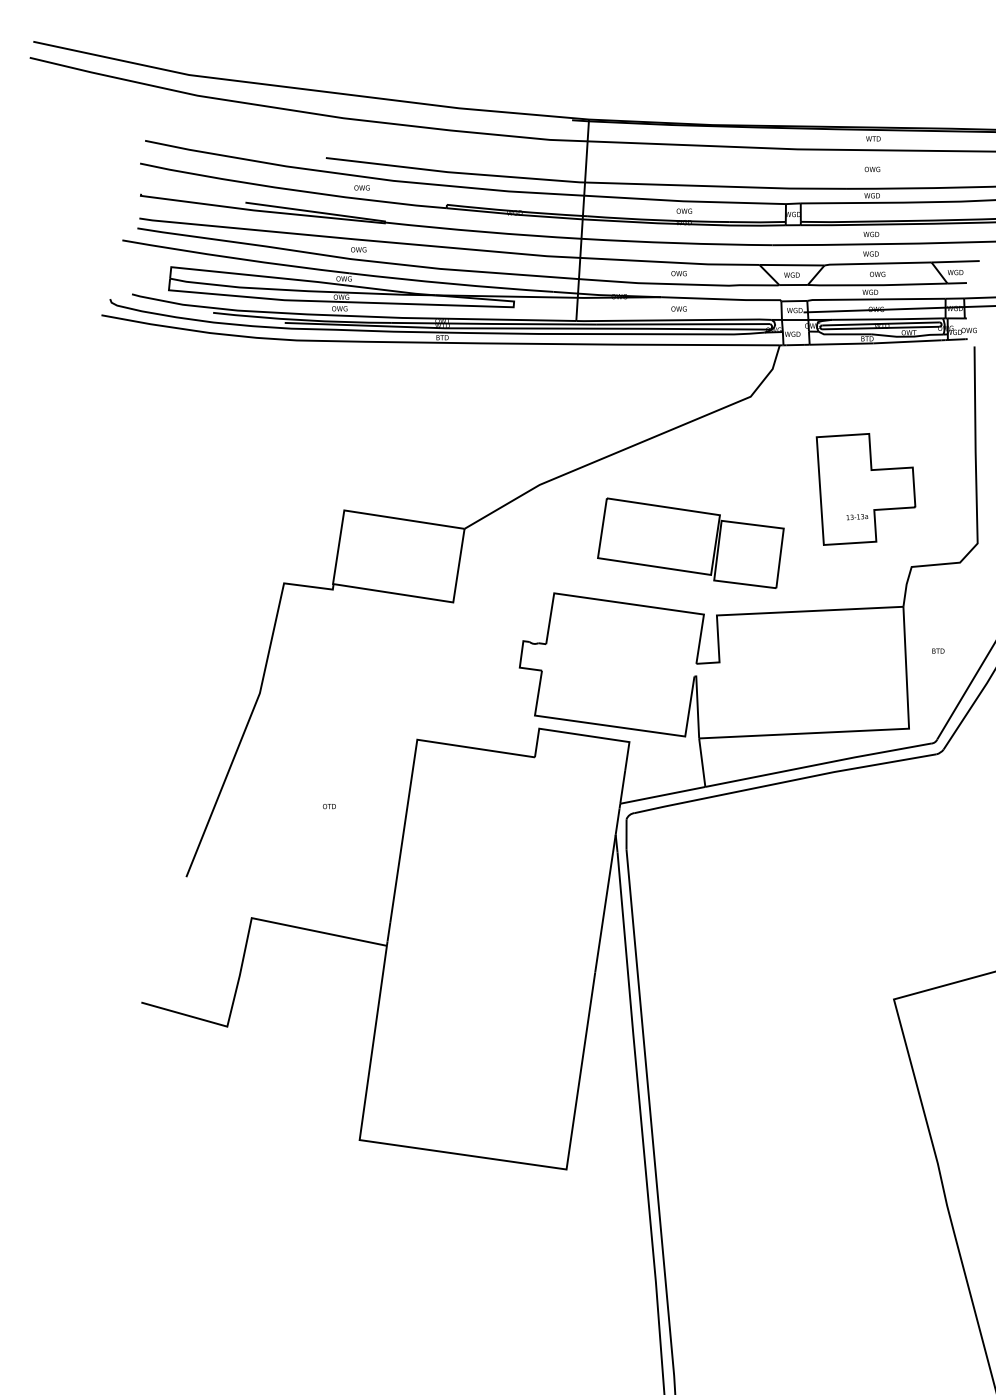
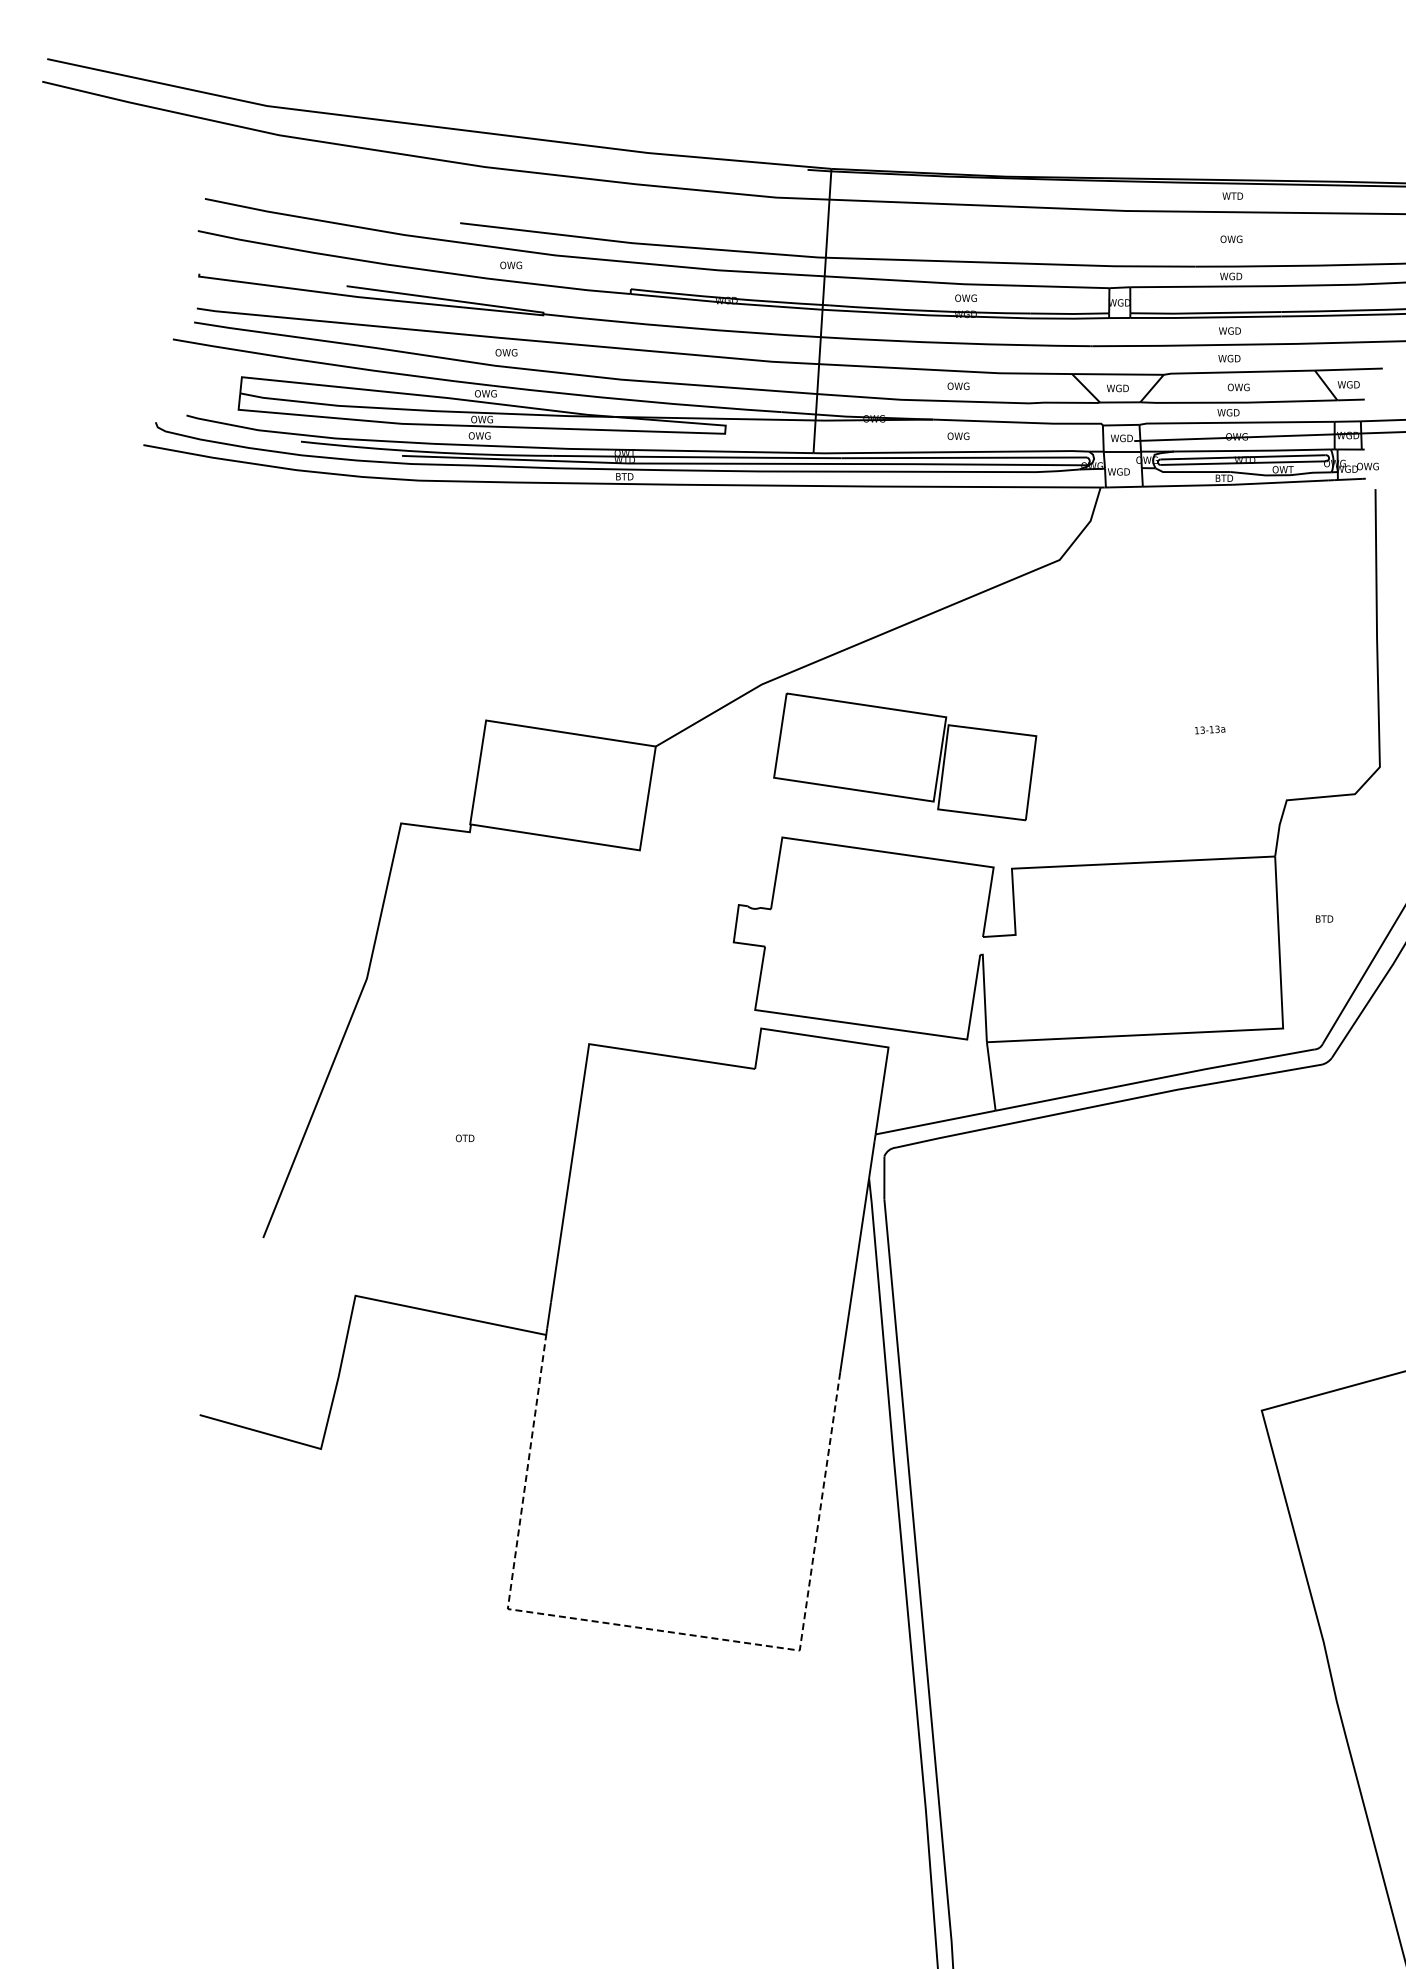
part: (866, 489) -> (1222, 690), removed
part: (691, 543) -> (905, 756), moved
line: (464, 1155) -> (655, 1630), solid -> dashed

